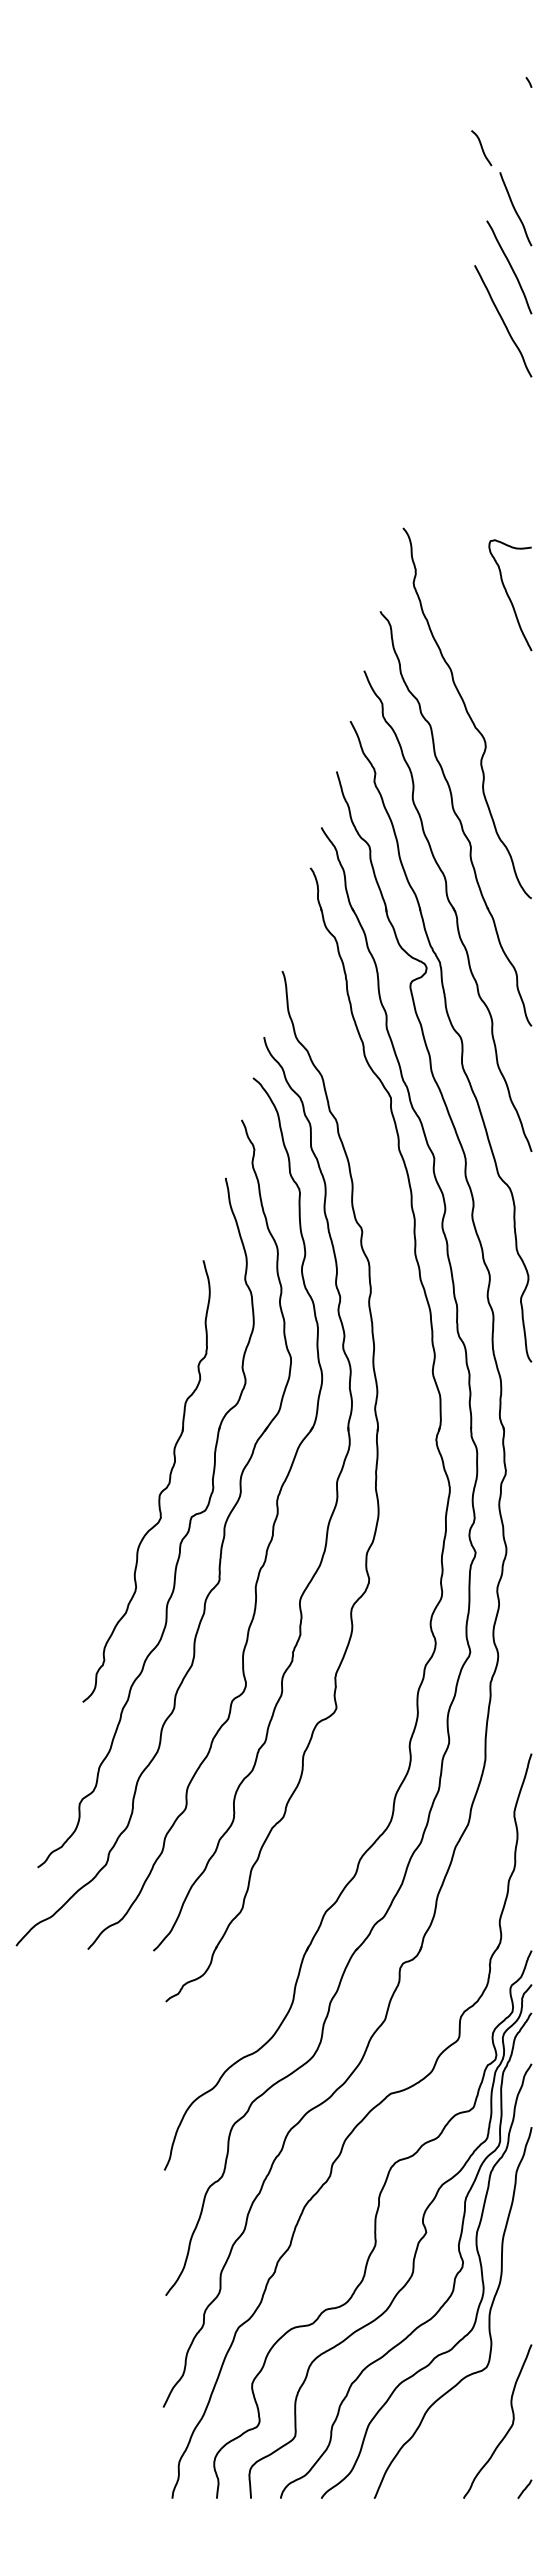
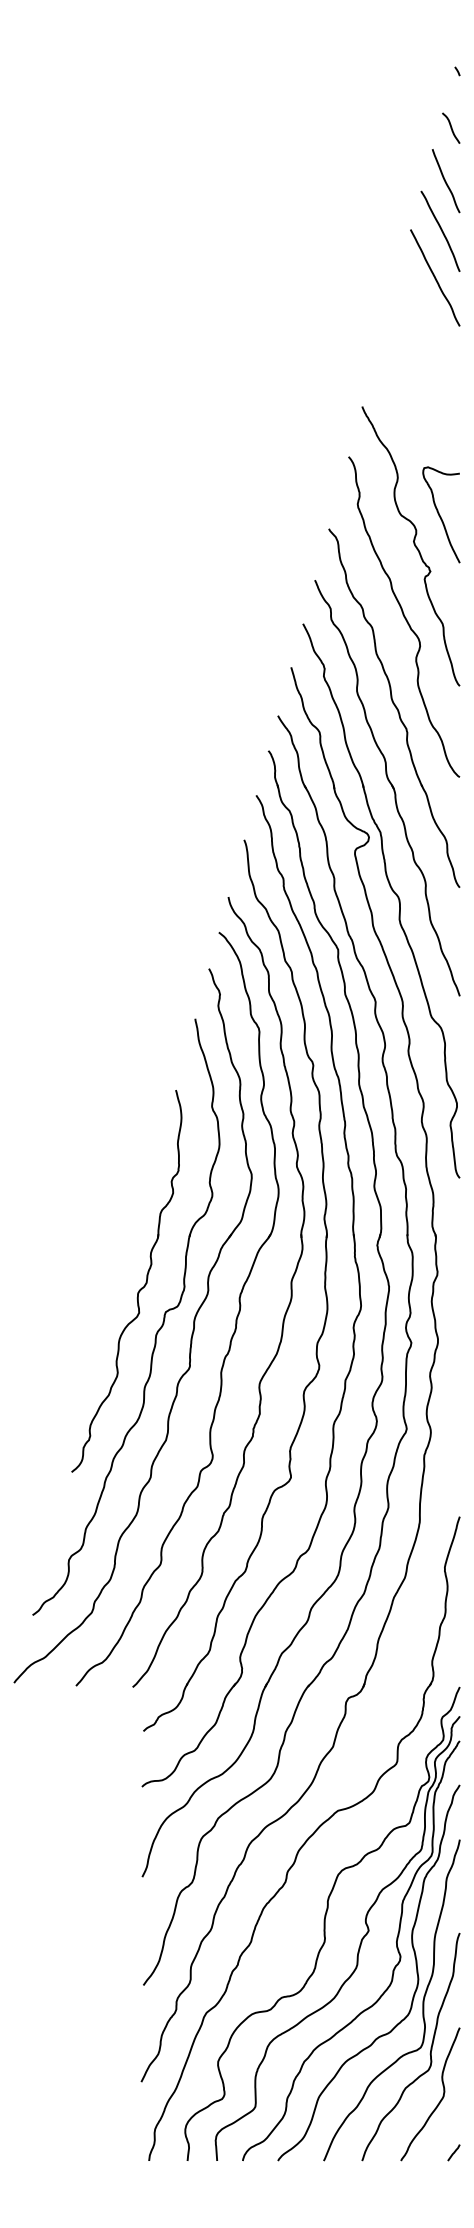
curve: (481, 148) -> (451, 128), moved
curve: (478, 629) -> (413, 544), added
part: (408, 1530) -> (353, 1323), added
curve: (497, 2369) -> (430, 2049), added

